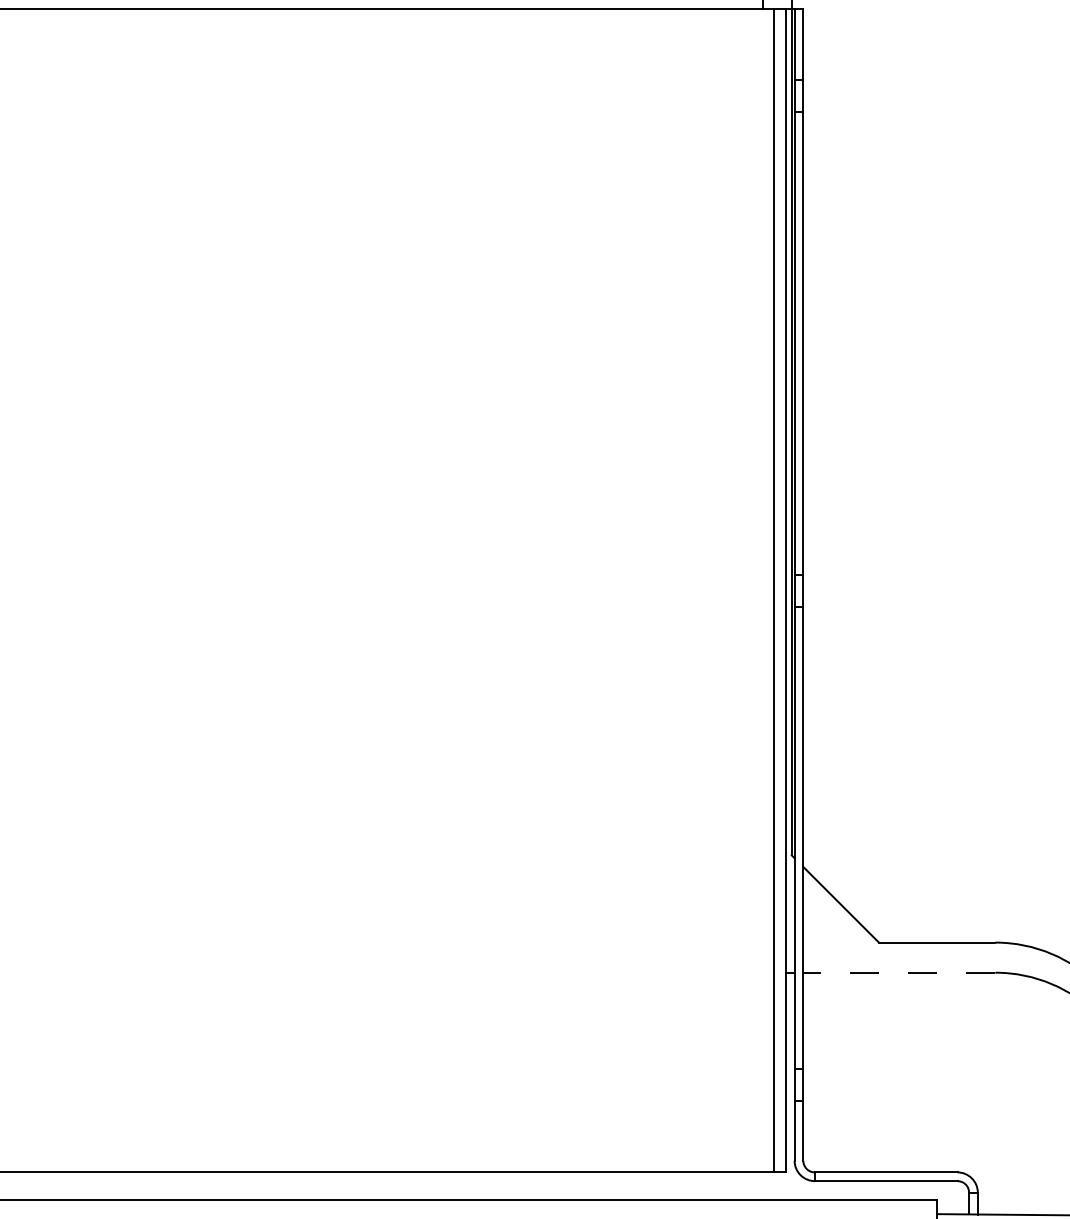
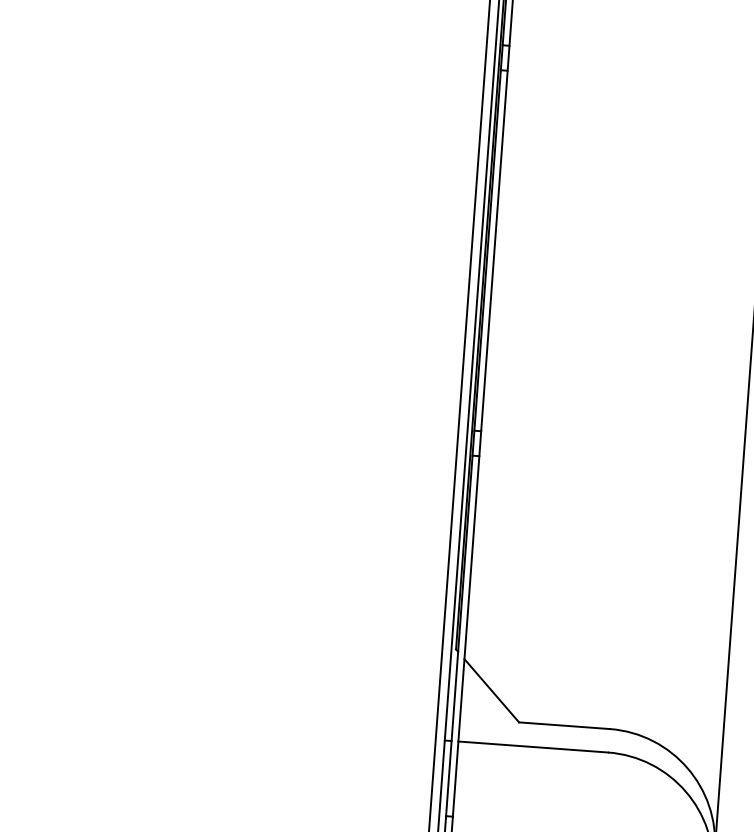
line: (899, 972) -> (533, 746), dashed -> solid

